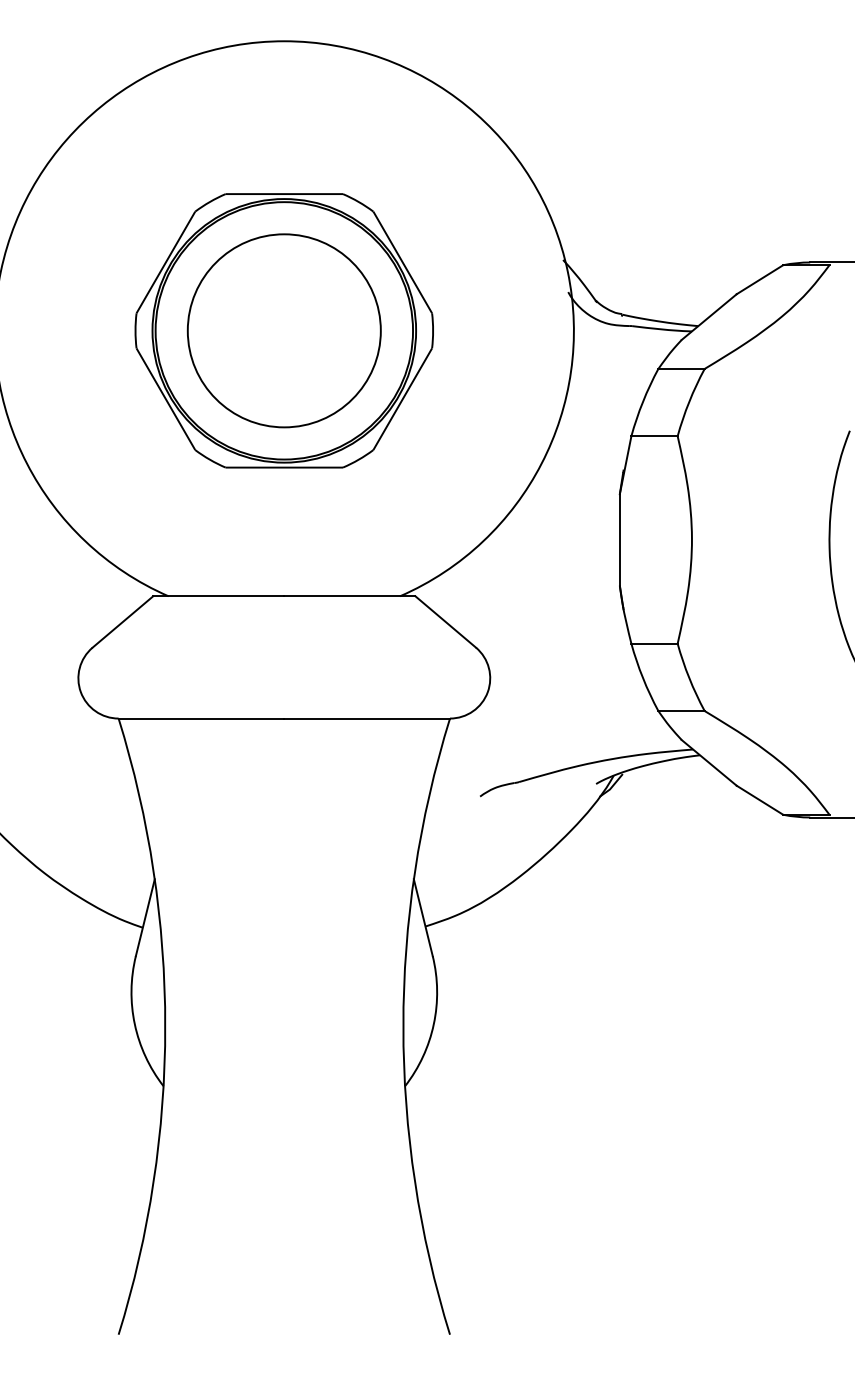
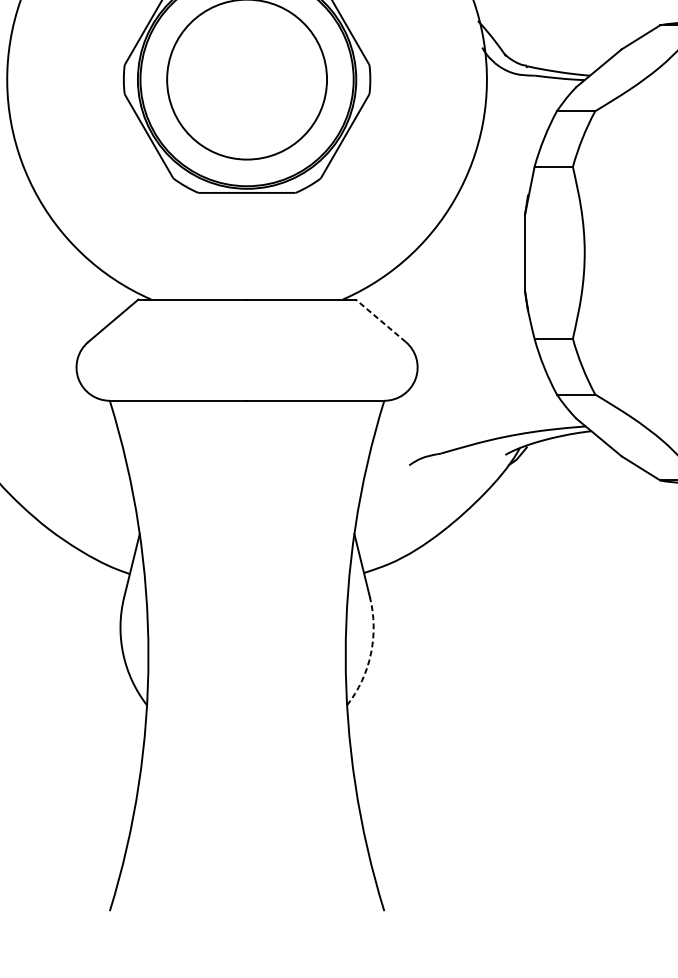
line: (445, 621) -> (380, 320), solid -> dashed
arc: (433, 1024) -> (370, 654), solid -> dashed

